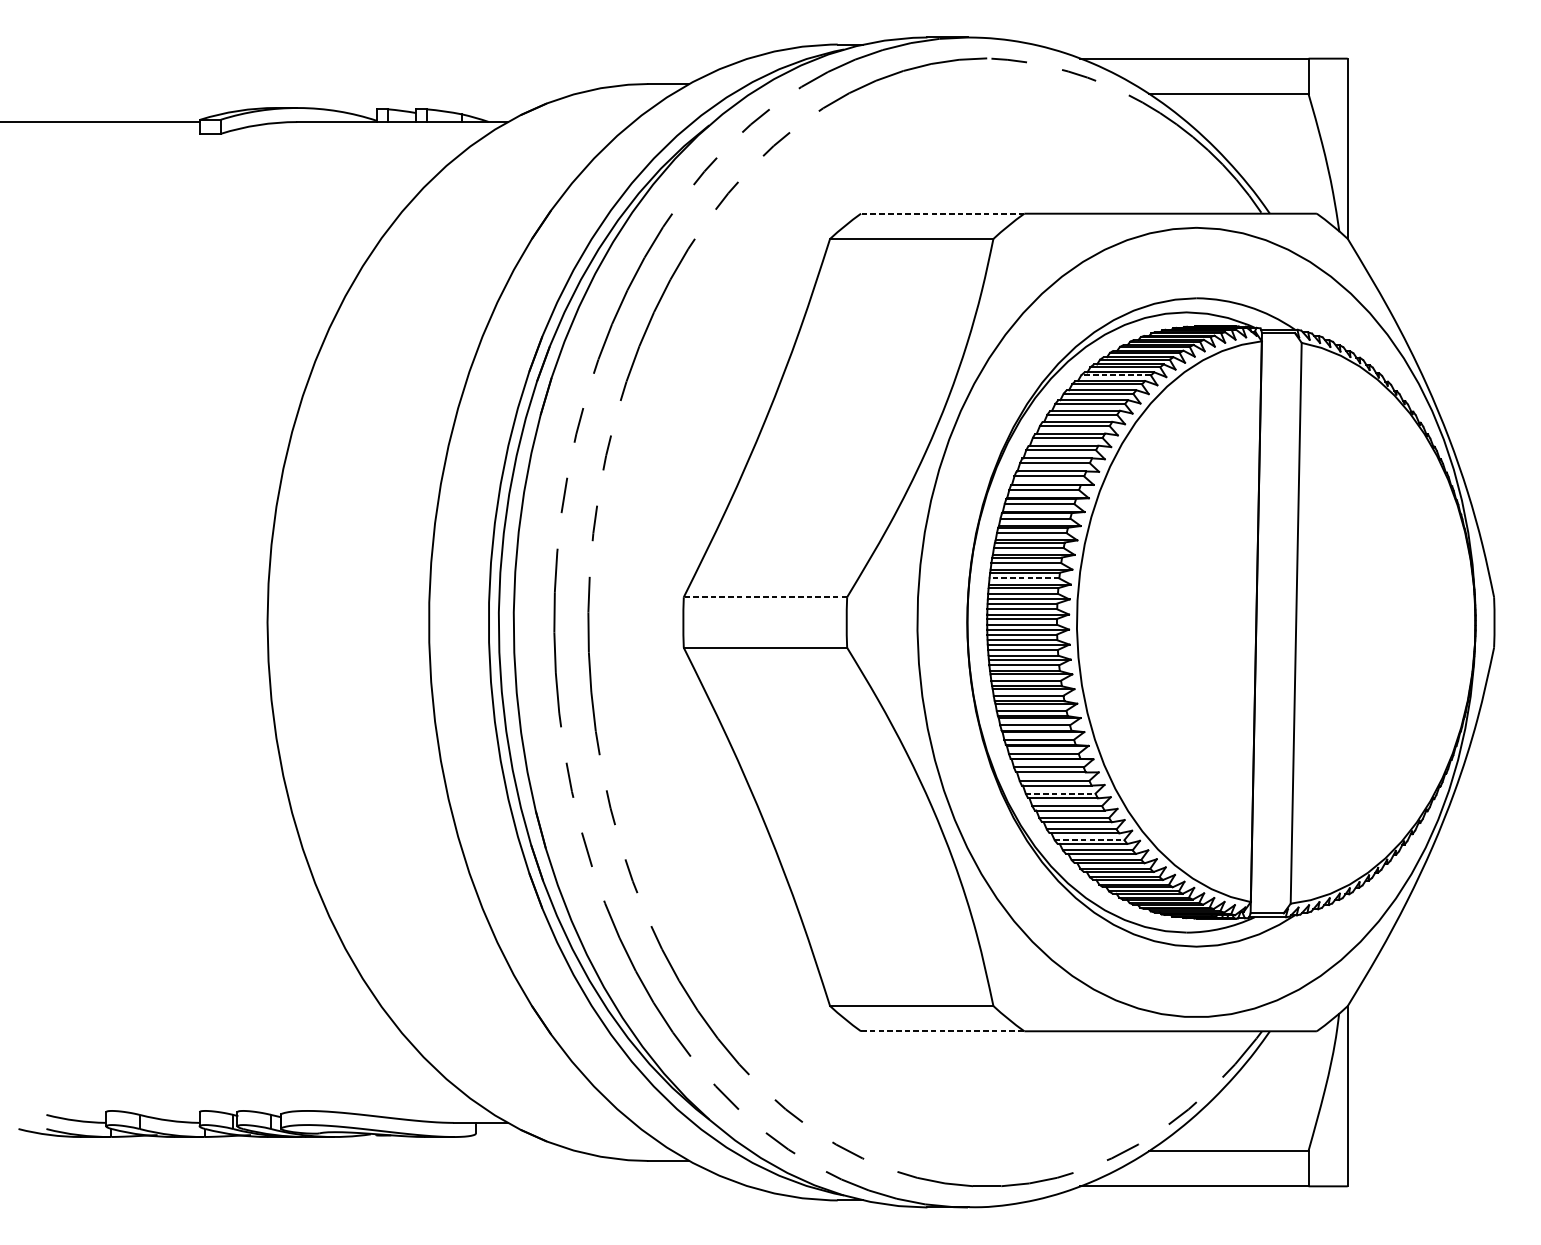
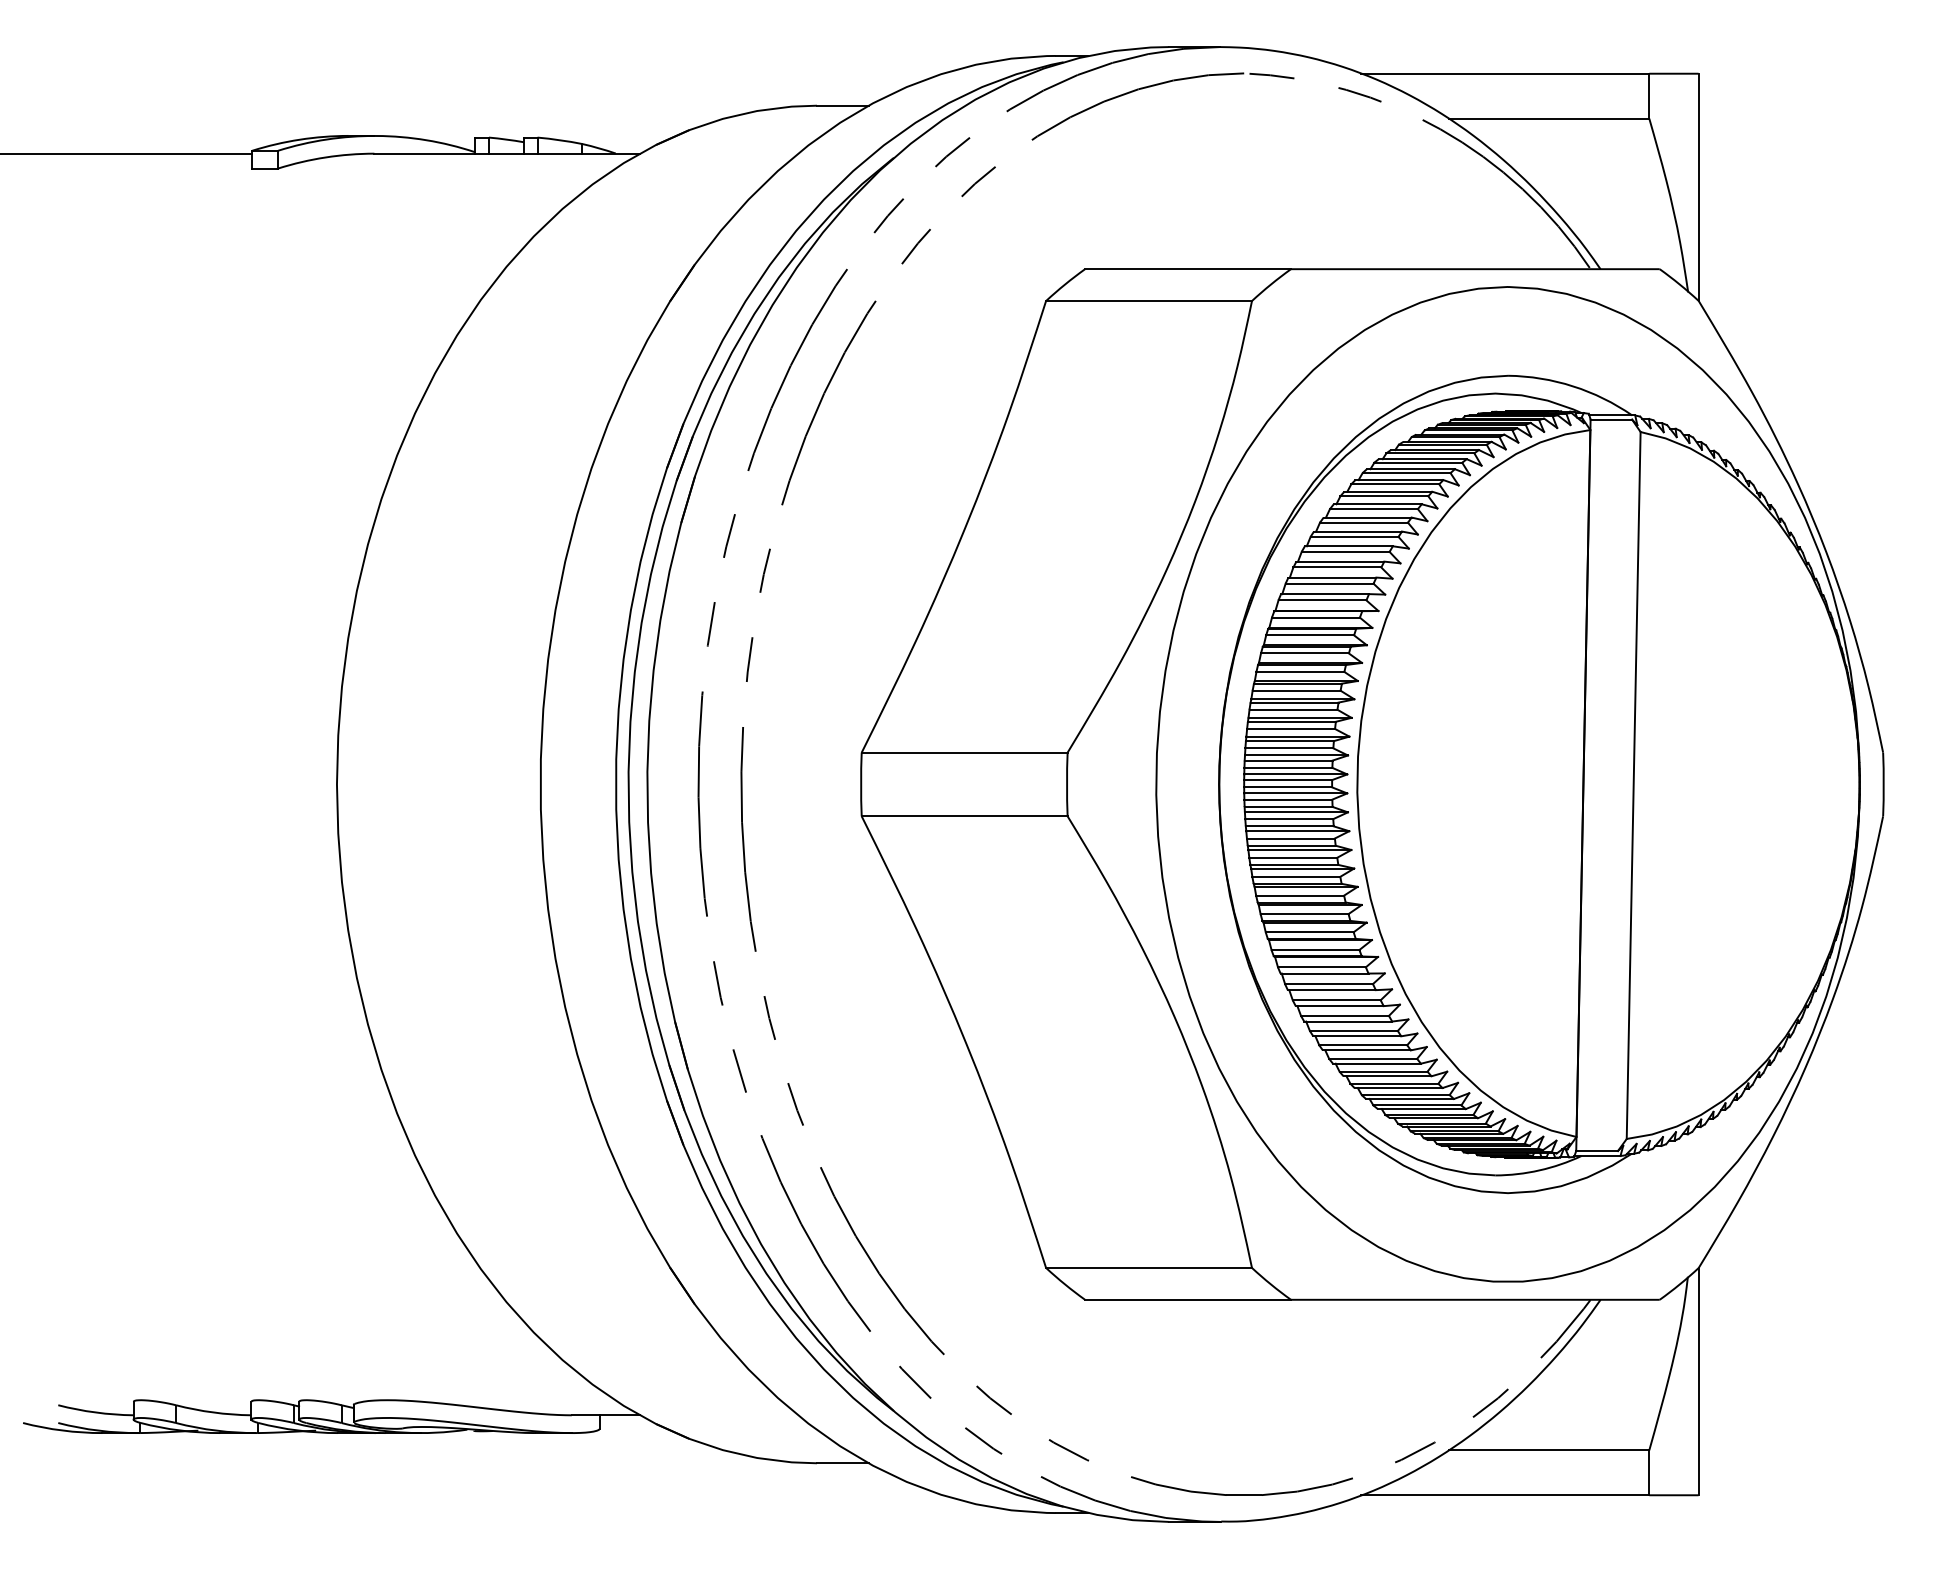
line: (943, 213) -> (1188, 269), dashed -> solid
line: (1115, 375) -> (1406, 473), dashed -> solid
line: (1024, 578) -> (1291, 728), dashed -> solid
line: (765, 597) -> (964, 752), dashed -> solid
line: (1060, 793) -> (1336, 1000), dashed -> solid
line: (1089, 839) -> (1373, 1058), dashed -> solid
line: (943, 1031) -> (1188, 1299), dashed -> solid

